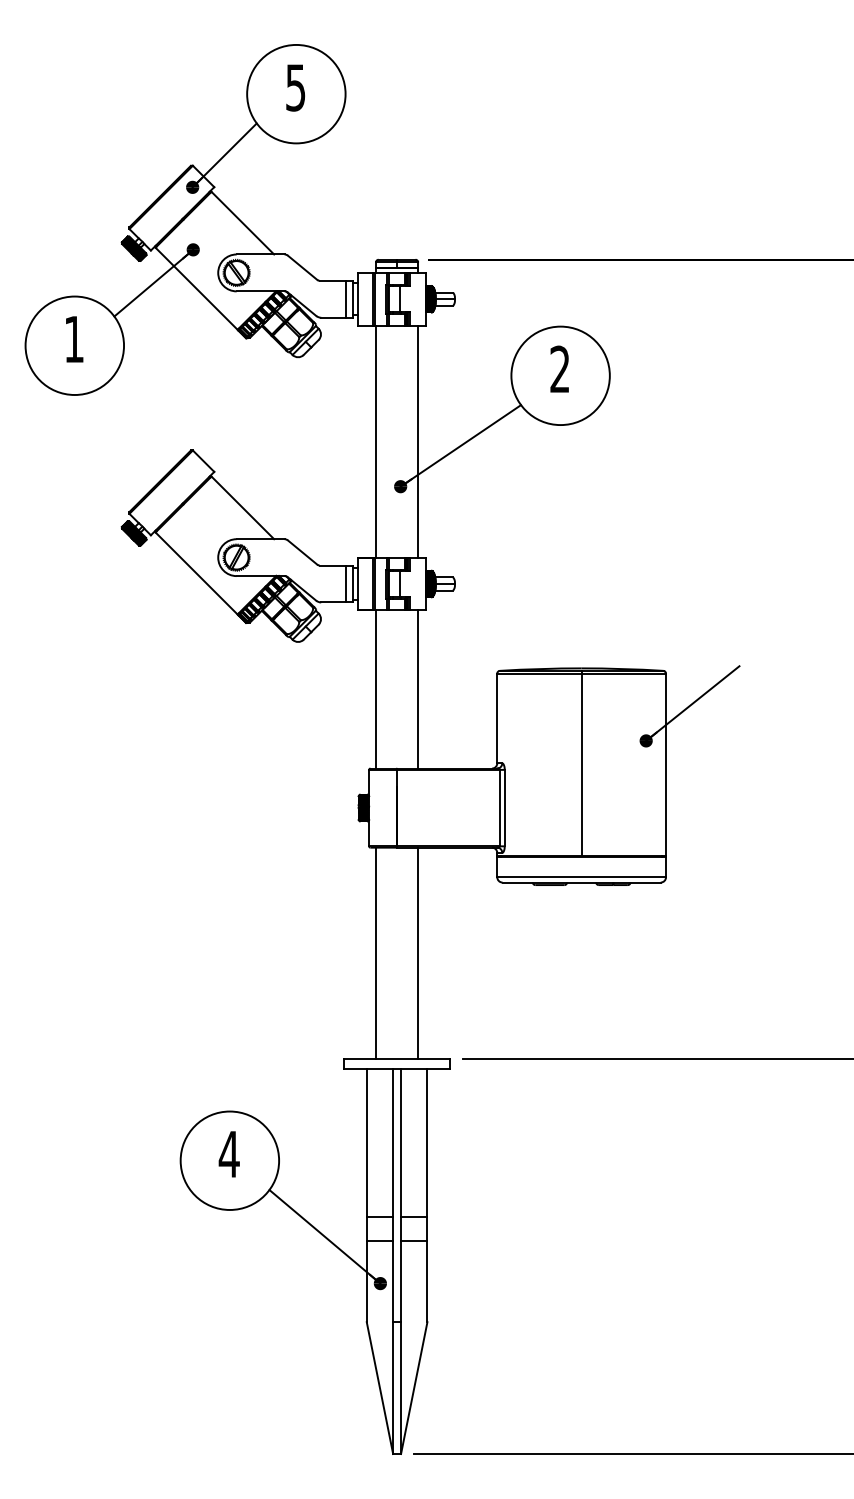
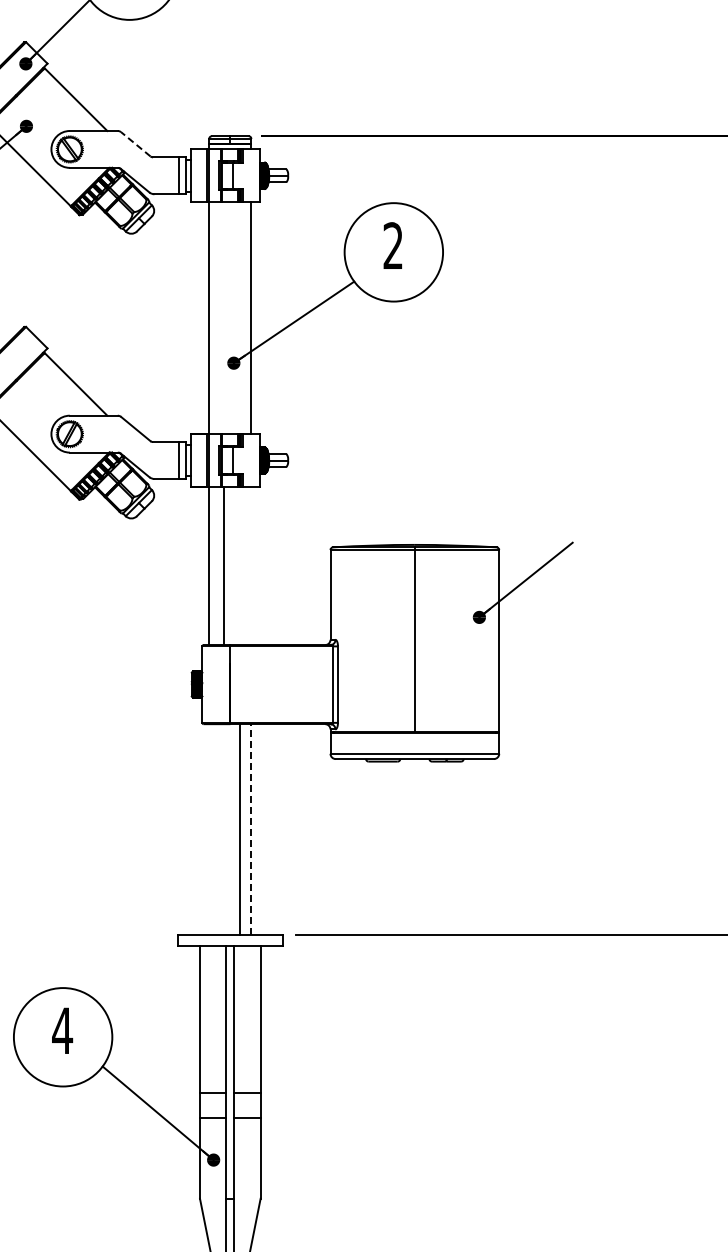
line: (302, 267) -> (135, 144), solid -> dashed
line: (418, 689) -> (224, 566), moved
line: (376, 952) -> (240, 829), moved
line: (418, 952) -> (251, 829), solid -> dashed

